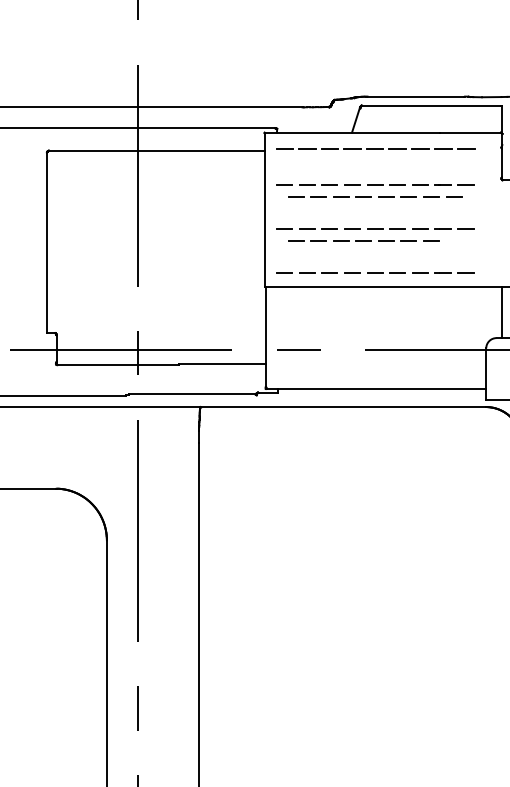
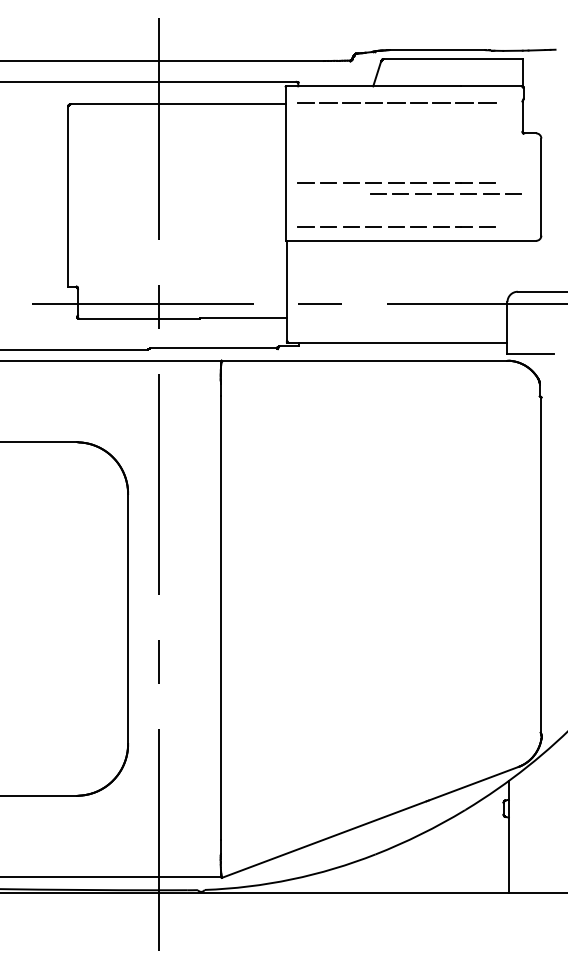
line: (375, 184) -> (396, 138), removed
line: (378, 196) -> (399, 150), removed
line: (363, 240) -> (445, 193), moved
line: (502, 311) -> (523, 265), removed

